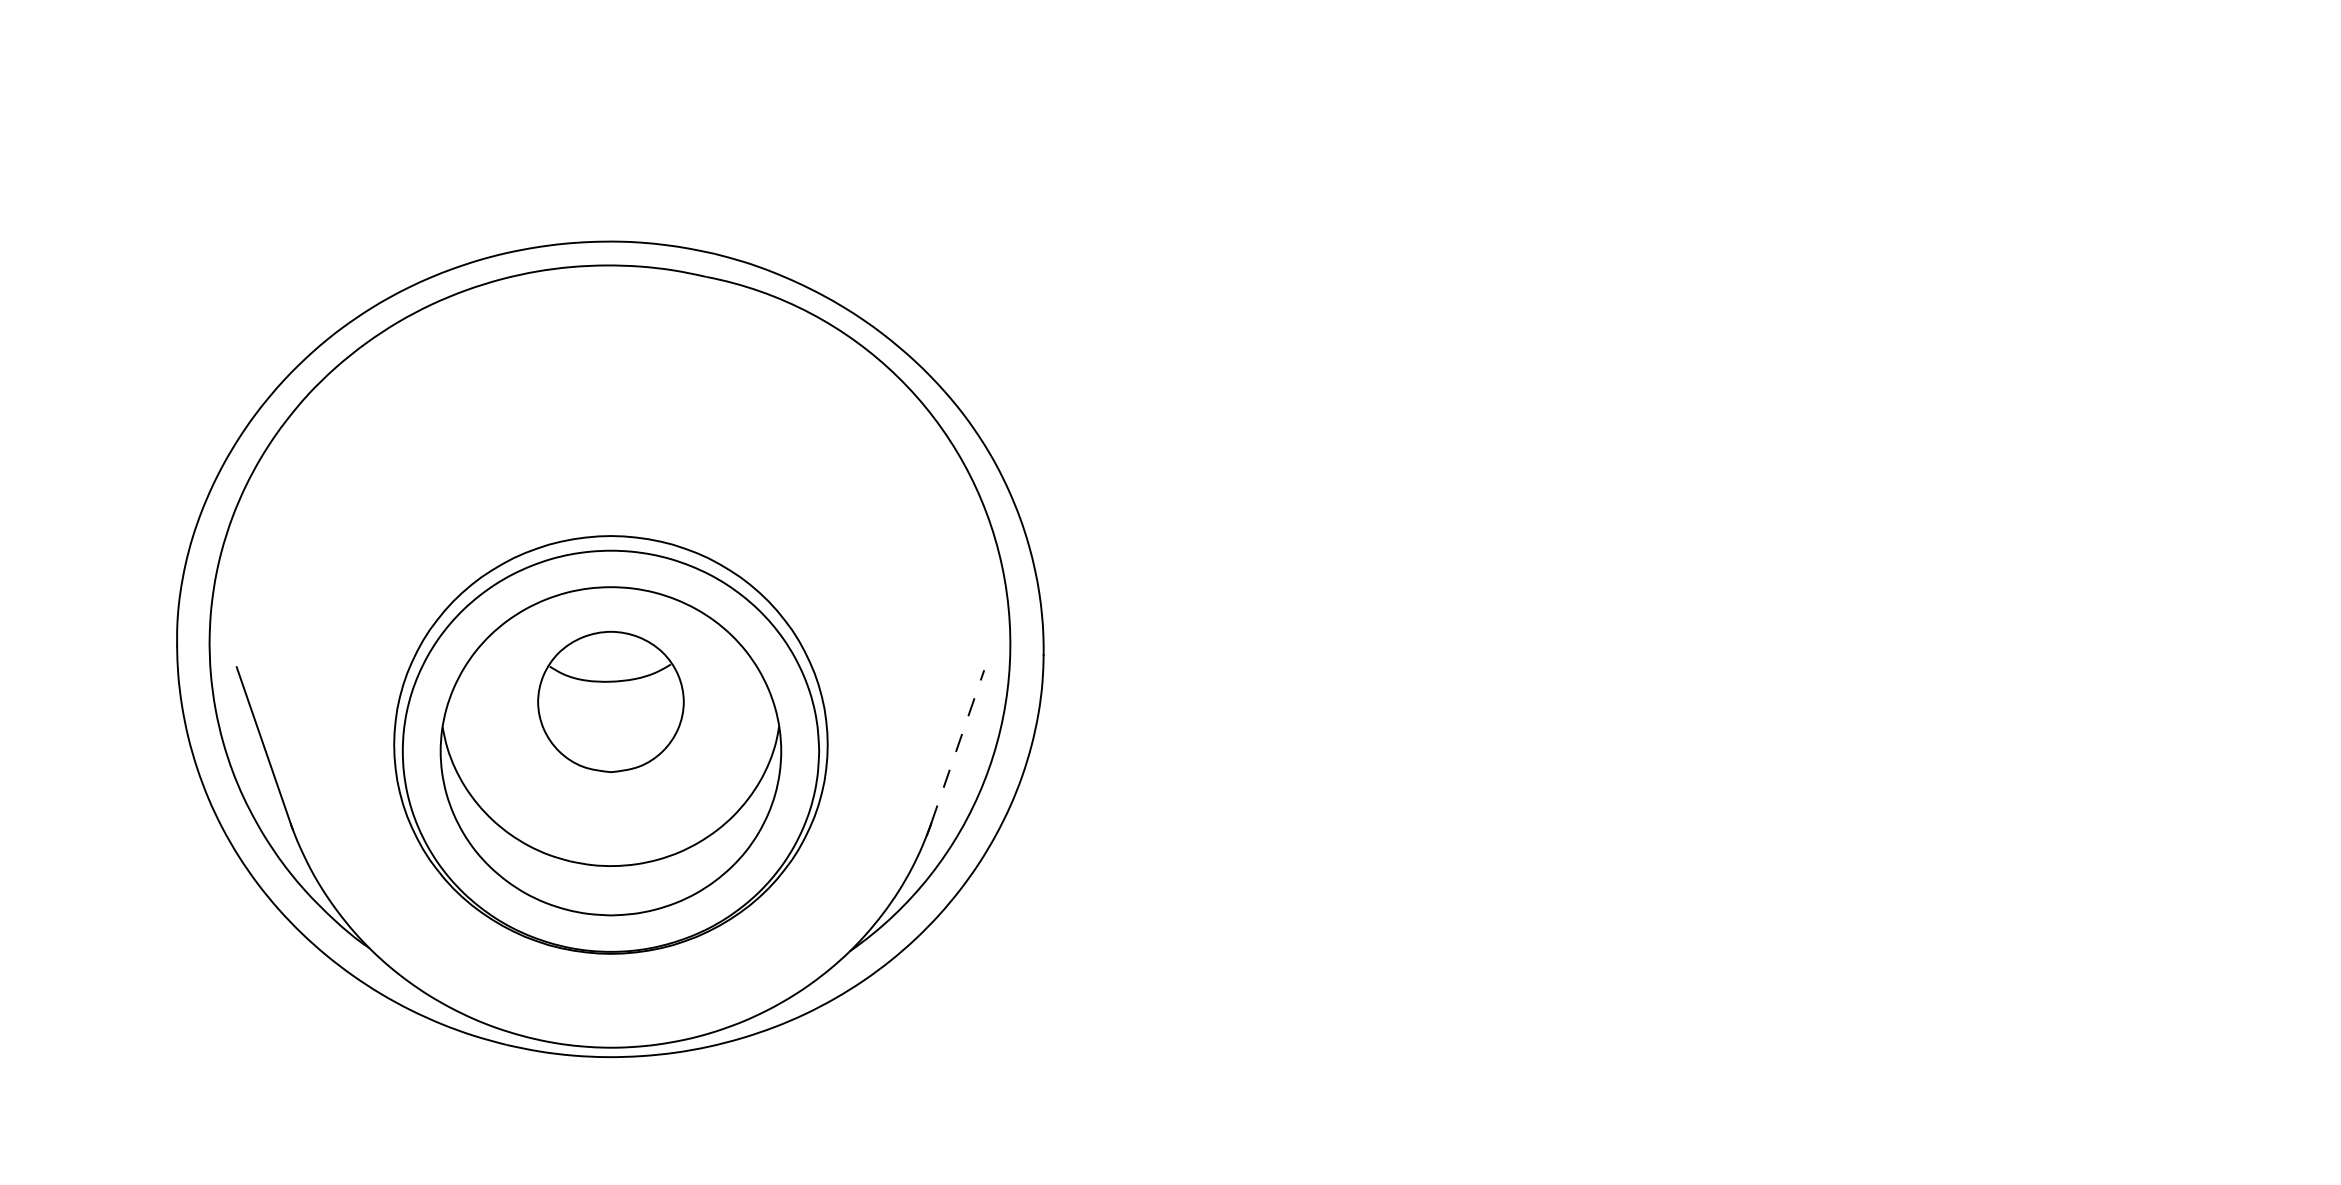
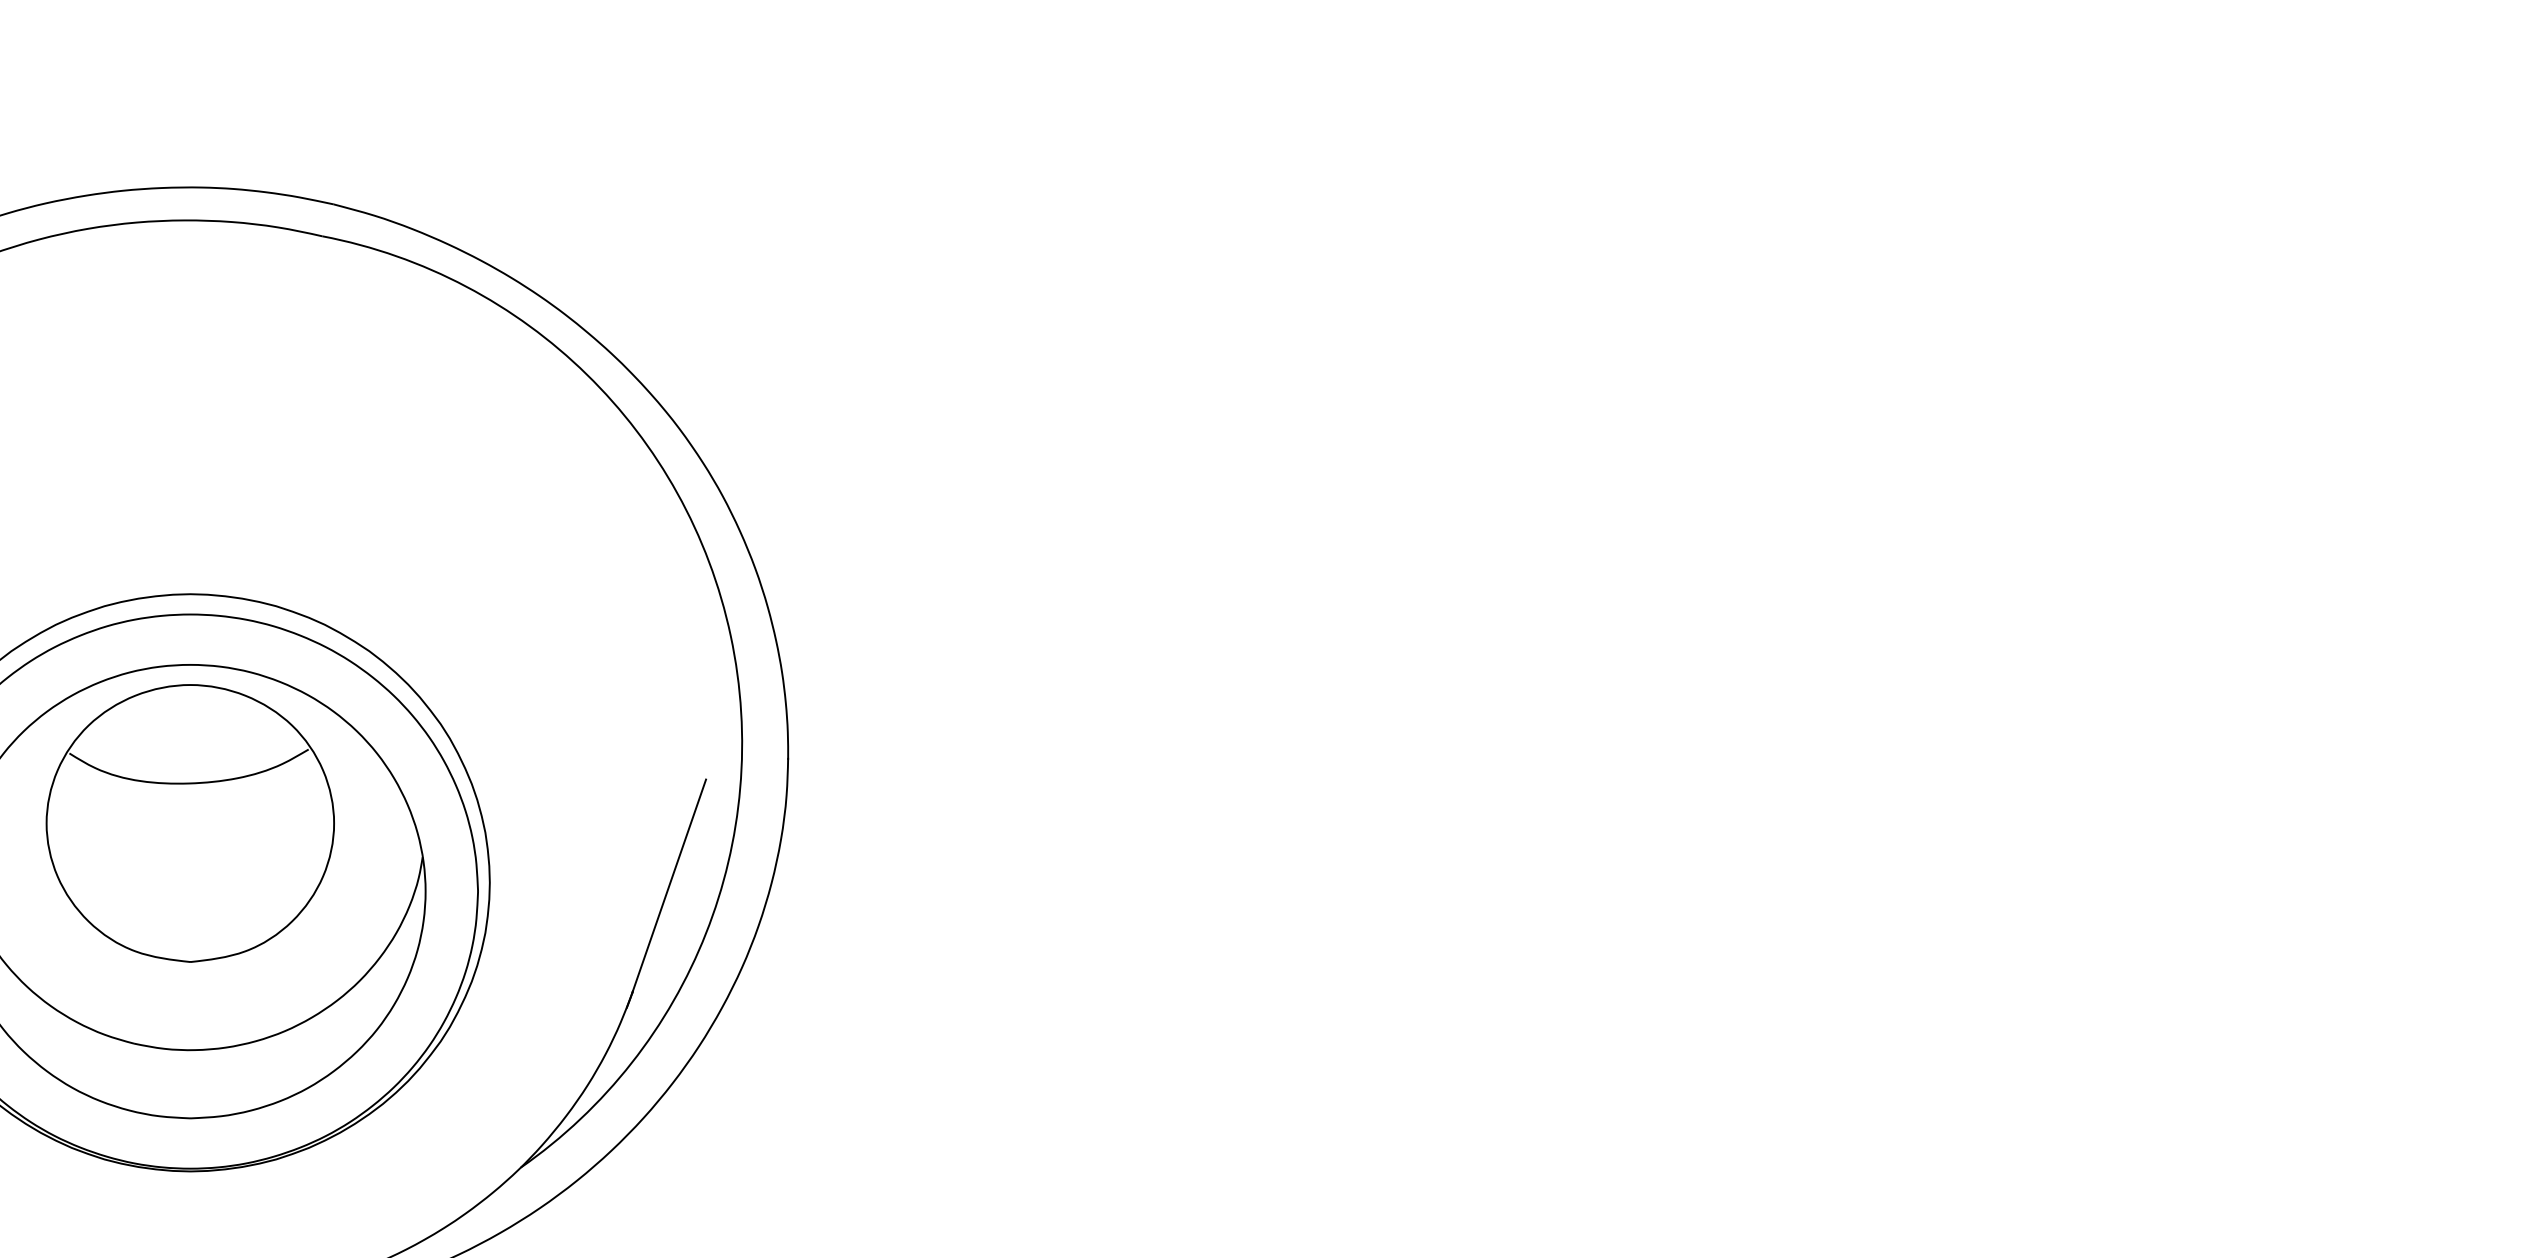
part: (610, 701) -> (189, 822), size x1.43
line: (957, 746) -> (669, 884), dashed -> solid

